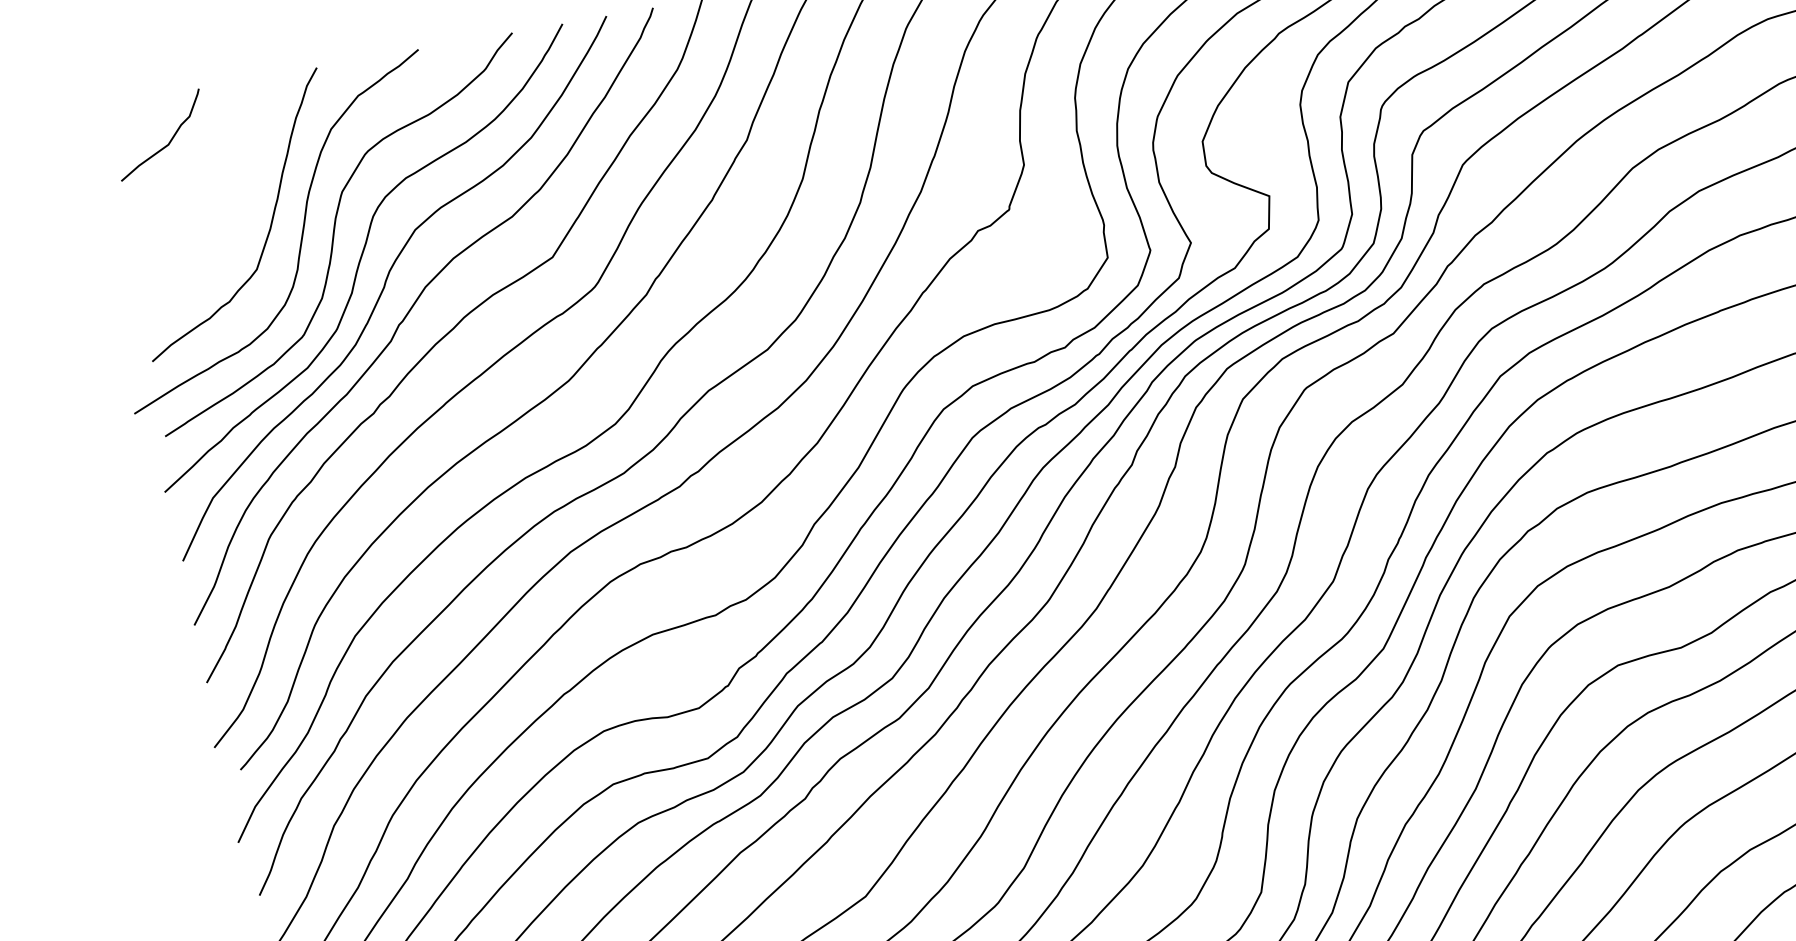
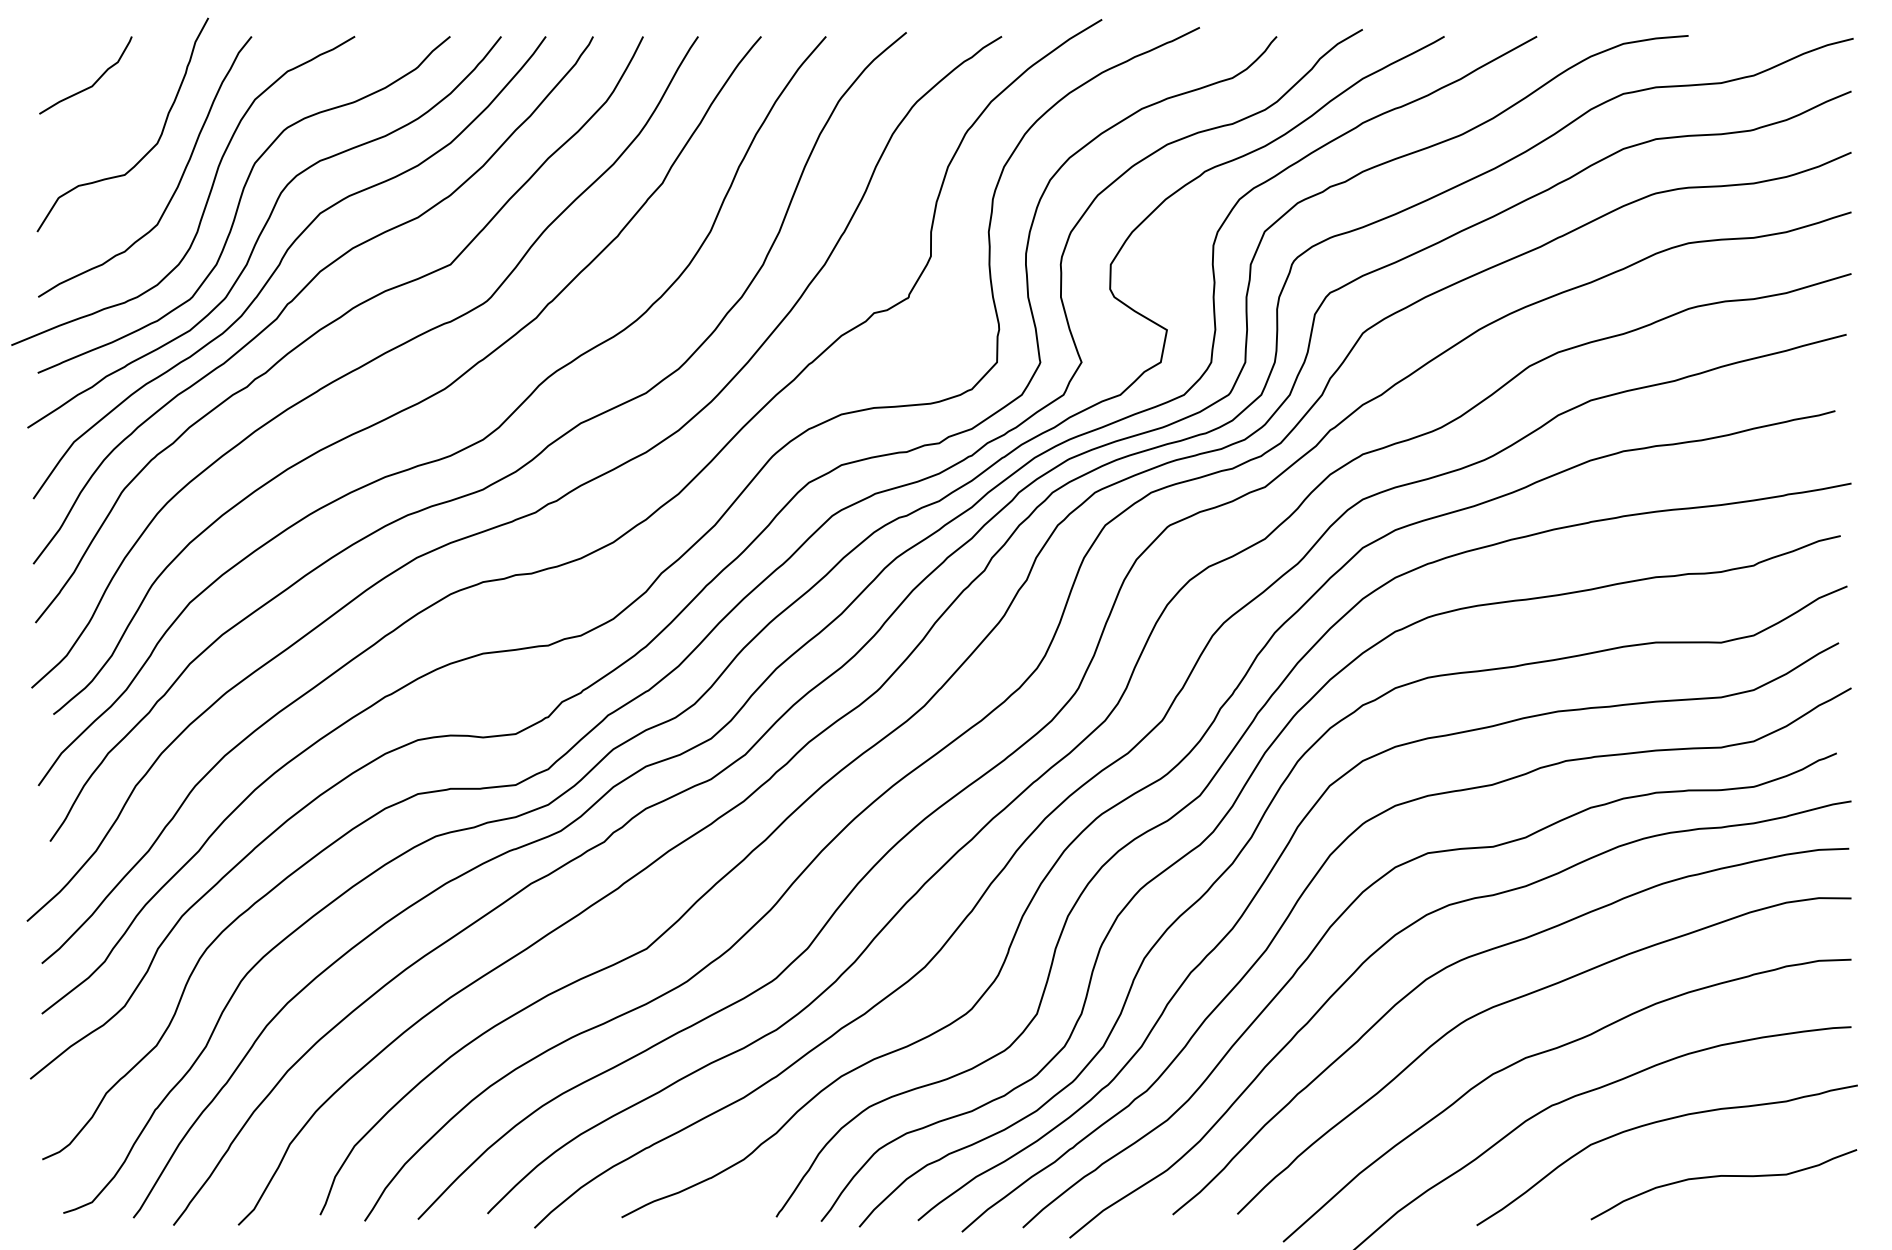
curve: (236, 197) -> (149, 150), added

